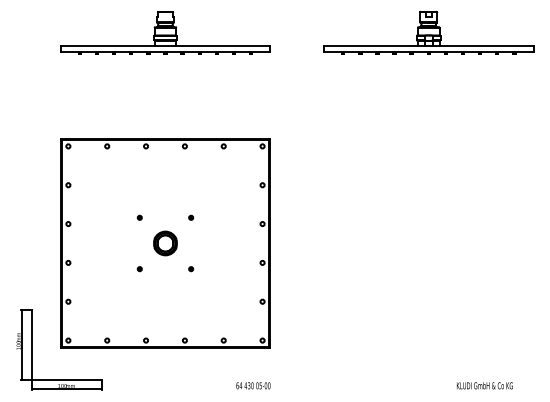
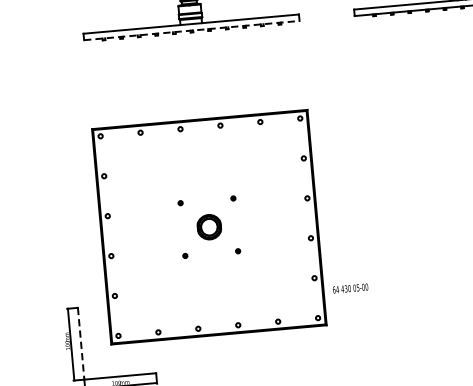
line: (165, 52) -> (191, 30), solid -> dashed
line: (31, 344) -> (80, 343), solid -> dashed
text: (253, 385) -> (350, 288), moved

